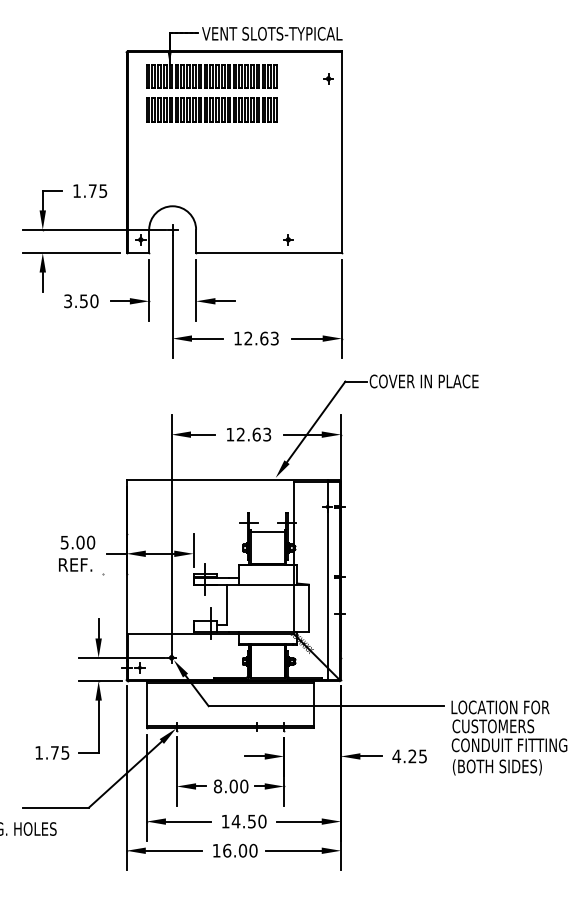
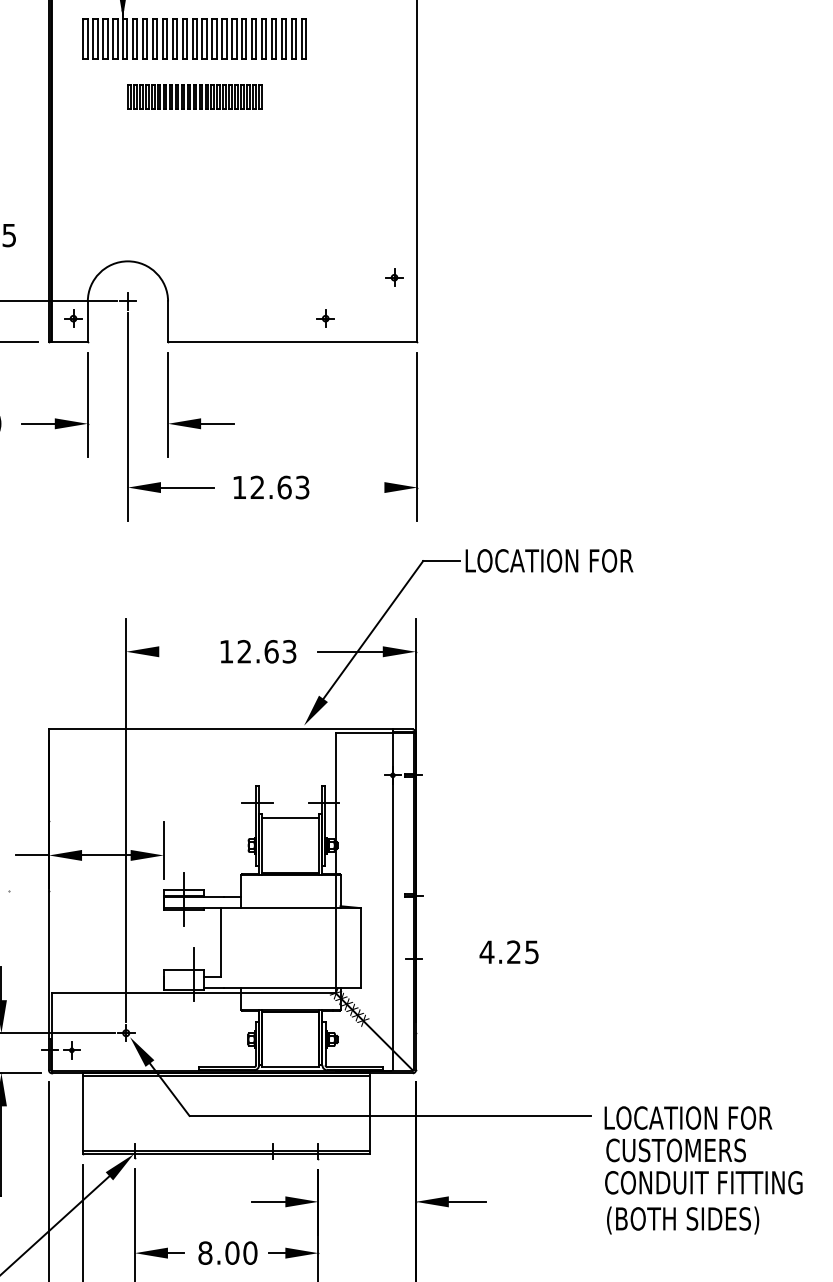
part: (328, 78) -> (394, 277), moved
part: (211, 109) -> (194, 95), size x0.6
line: (306, 338) -> (356, 487), removed
text: (423, 381) -> (556, 560), COVER IN PLACE -> LOCATION FOR
line: (202, 434) -> (178, 651), removed
text: (409, 756) -> (508, 952), moved

